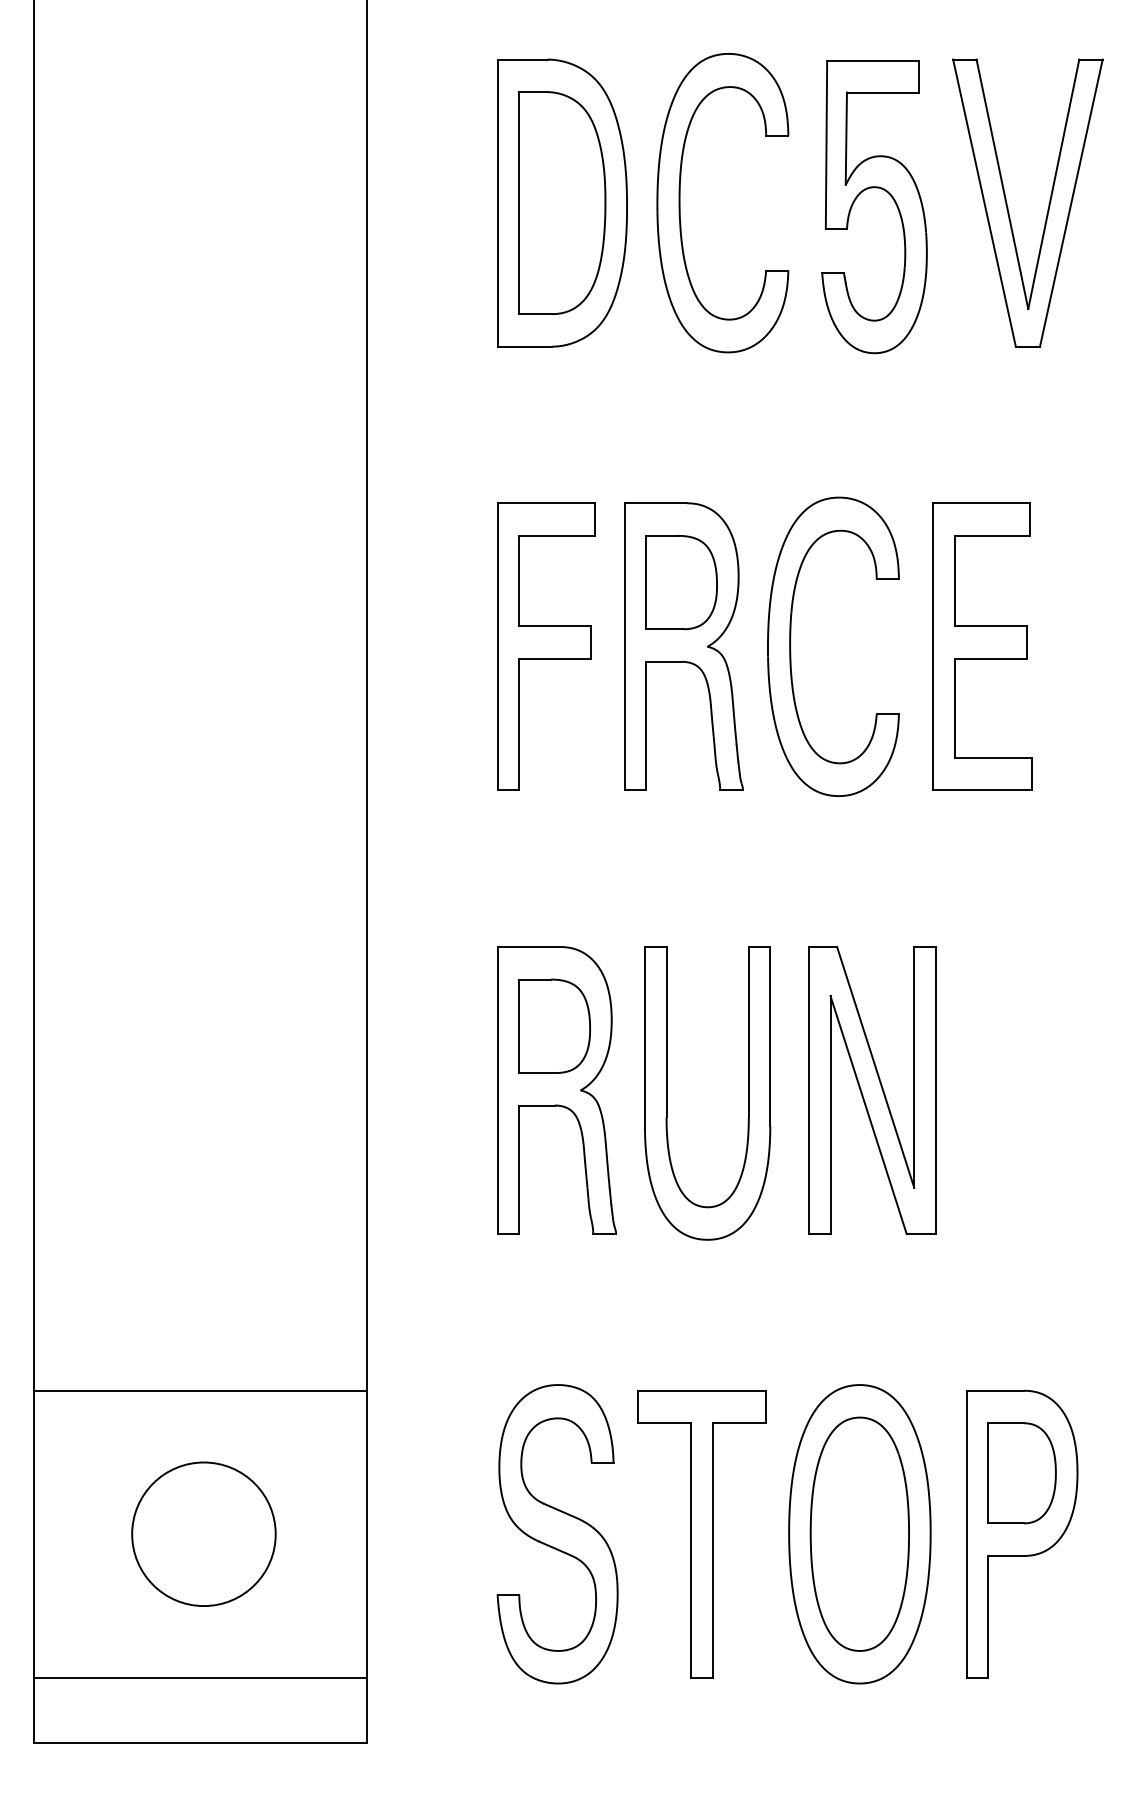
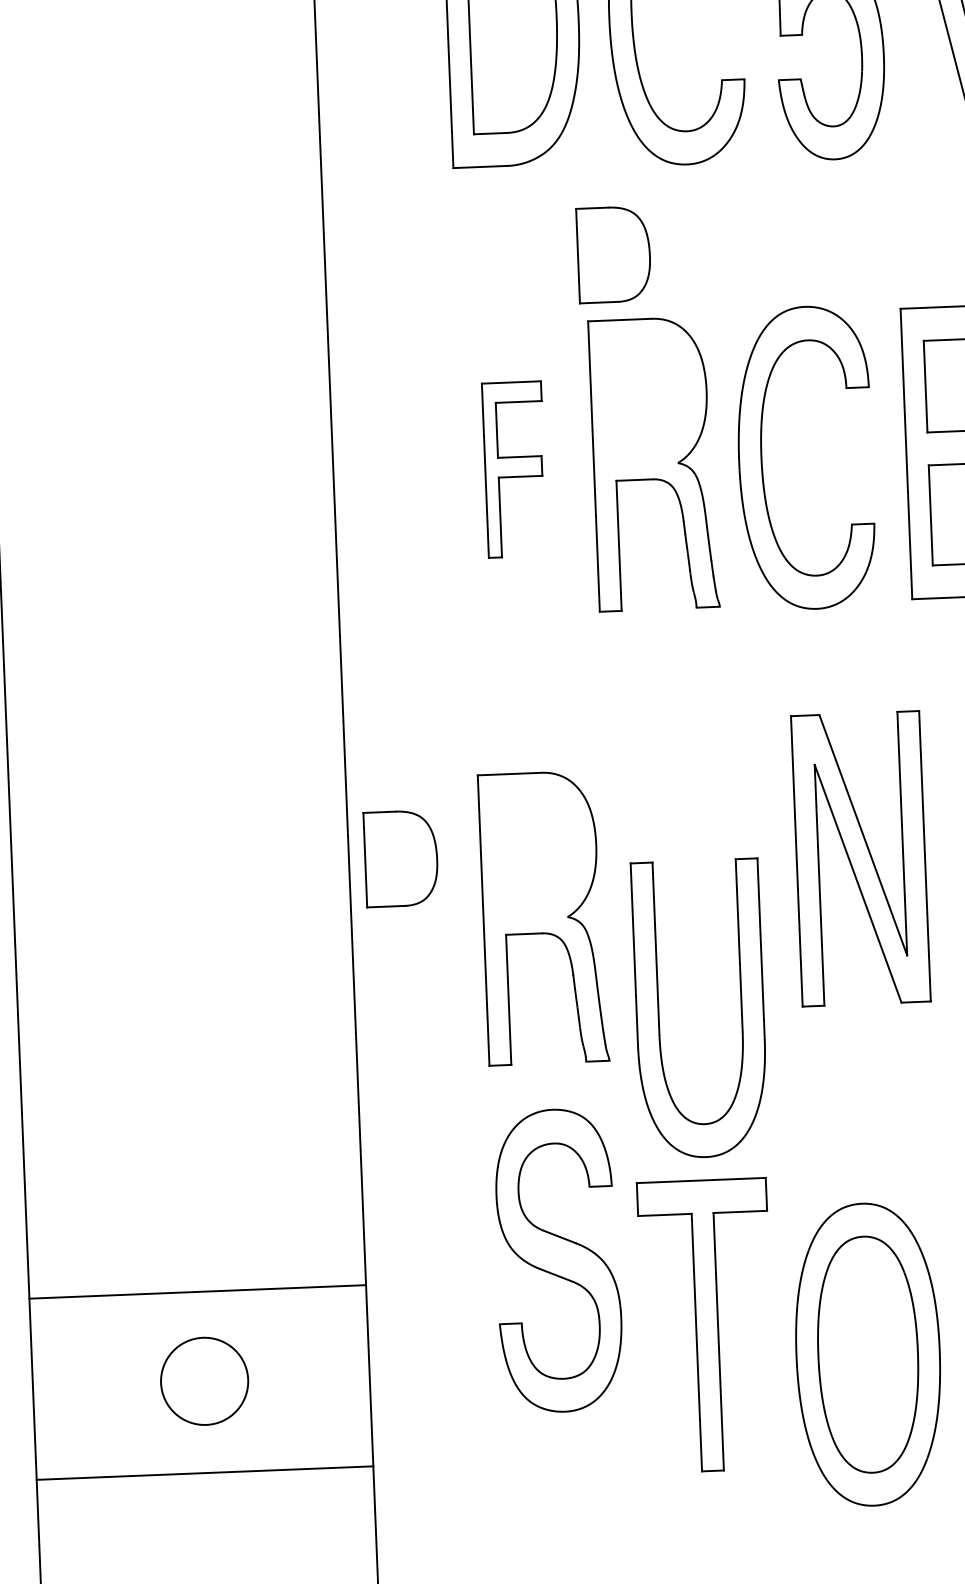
part: (681, 582) -> (613, 254), moved
part: (546, 646) -> (515, 469), size x0.6
part: (554, 1025) -> (401, 857), moved
part: (872, 1090) -> (861, 858), moved
part: (667, 1093) -> (659, 1010), moved
line: (200, 1390) -> (197, 1291), moved
circle: (203, 1534) -> (204, 1381), size x0.6
part: (557, 1534) -> (558, 1261), moved
part: (701, 1534) -> (706, 1325), moved
line: (200, 1677) -> (204, 1472), moved

